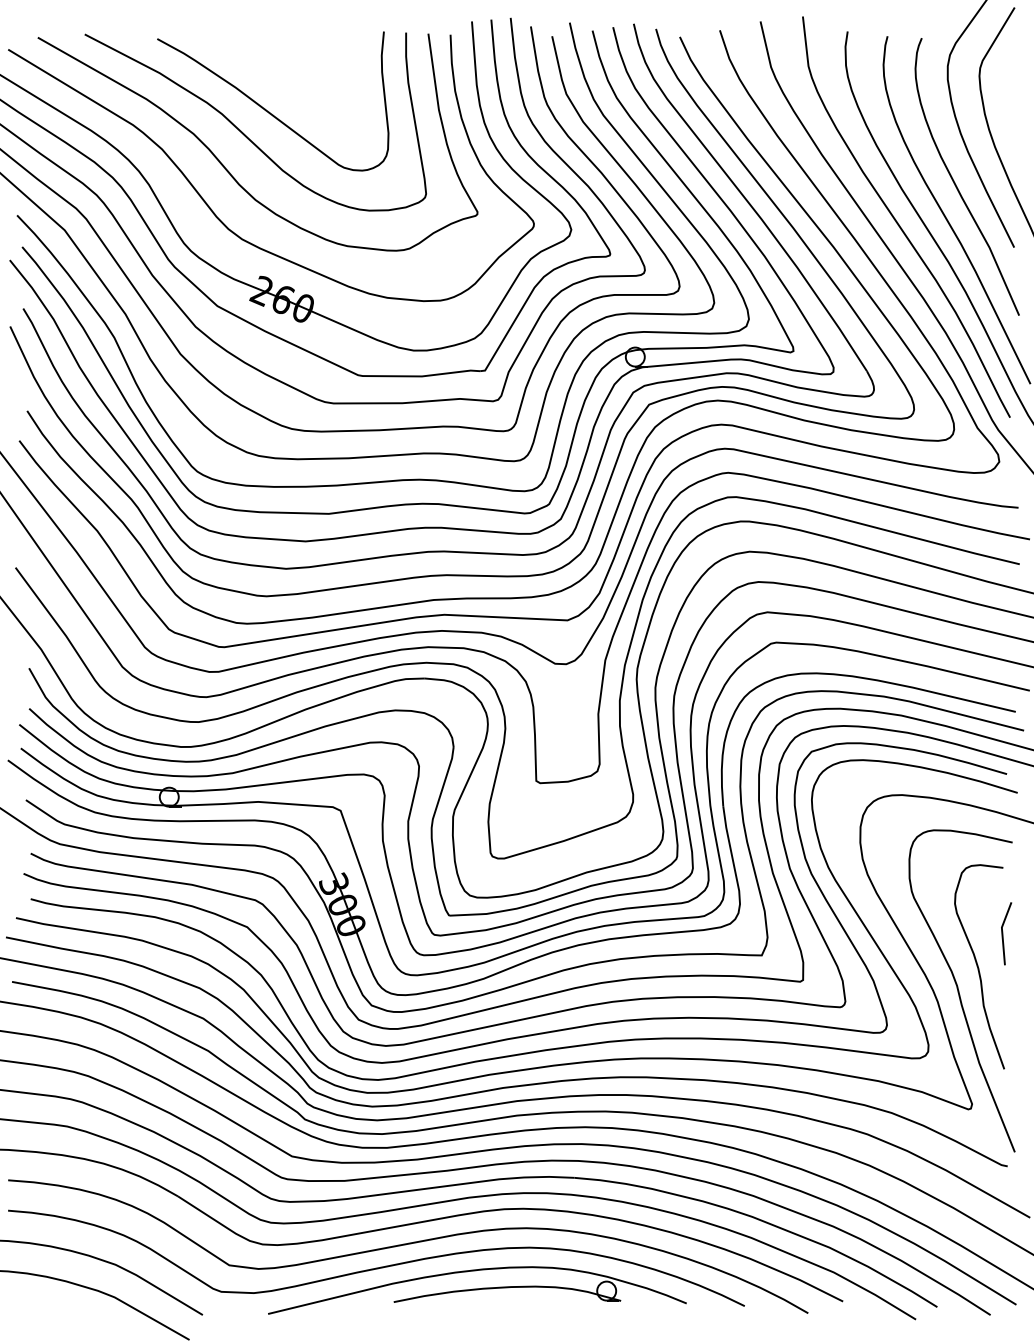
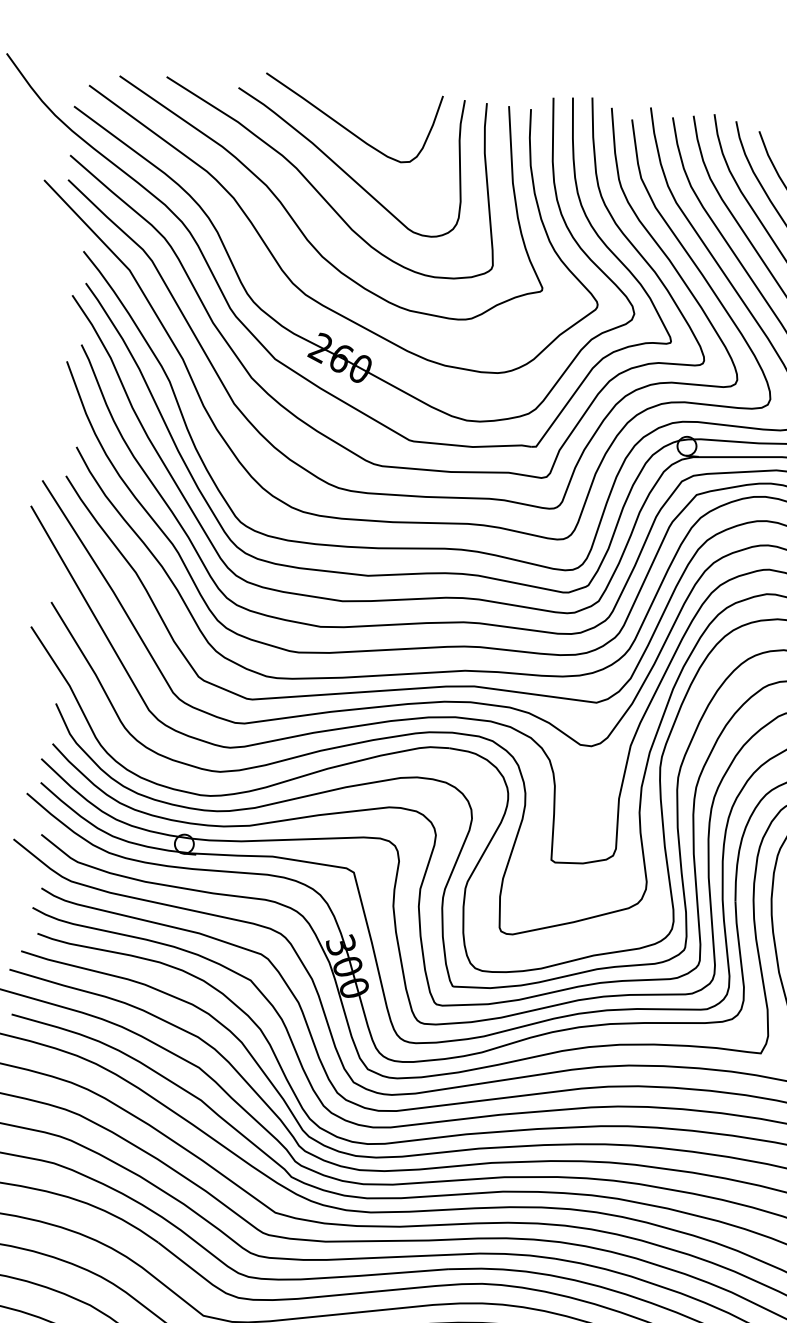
curve: (268, 69) -> (346, 127), added

